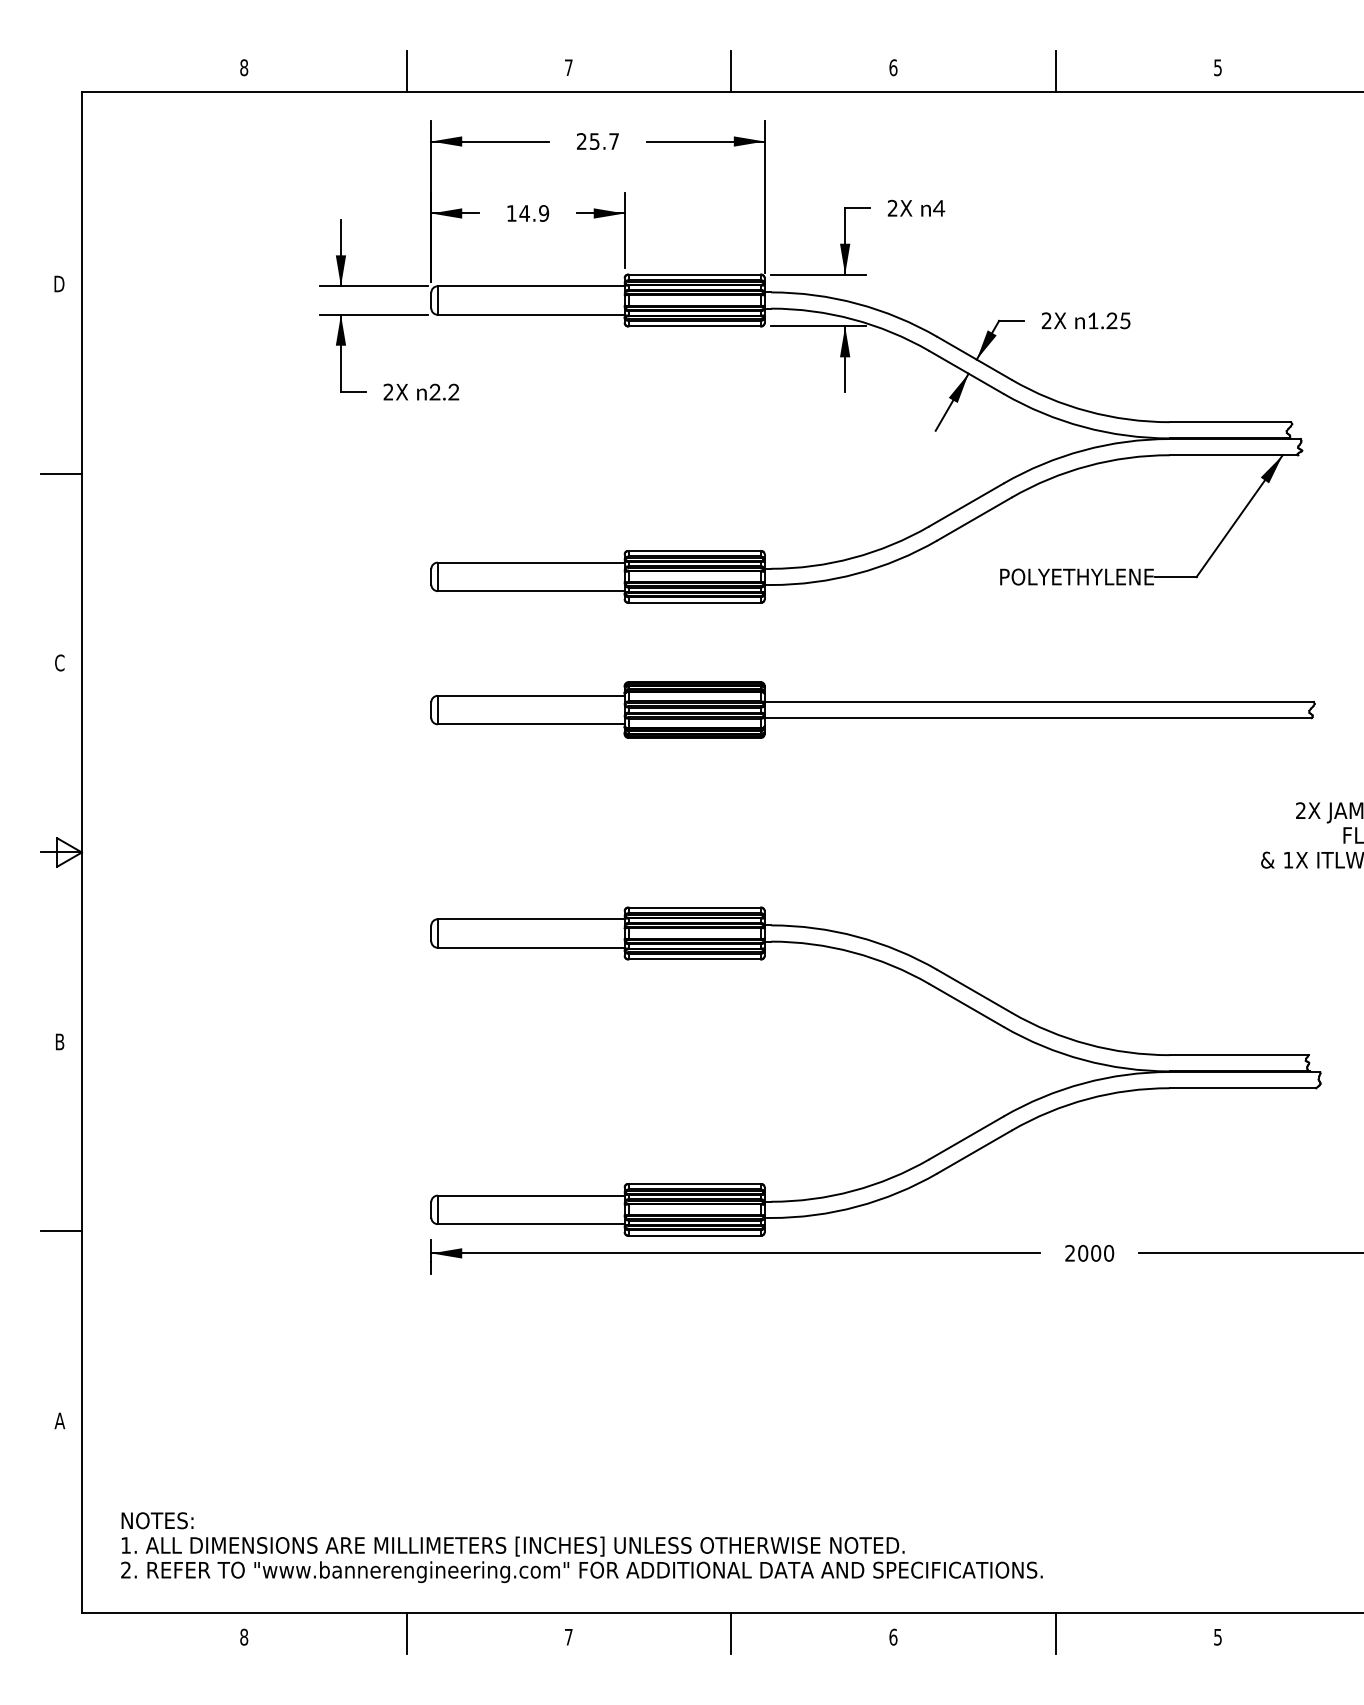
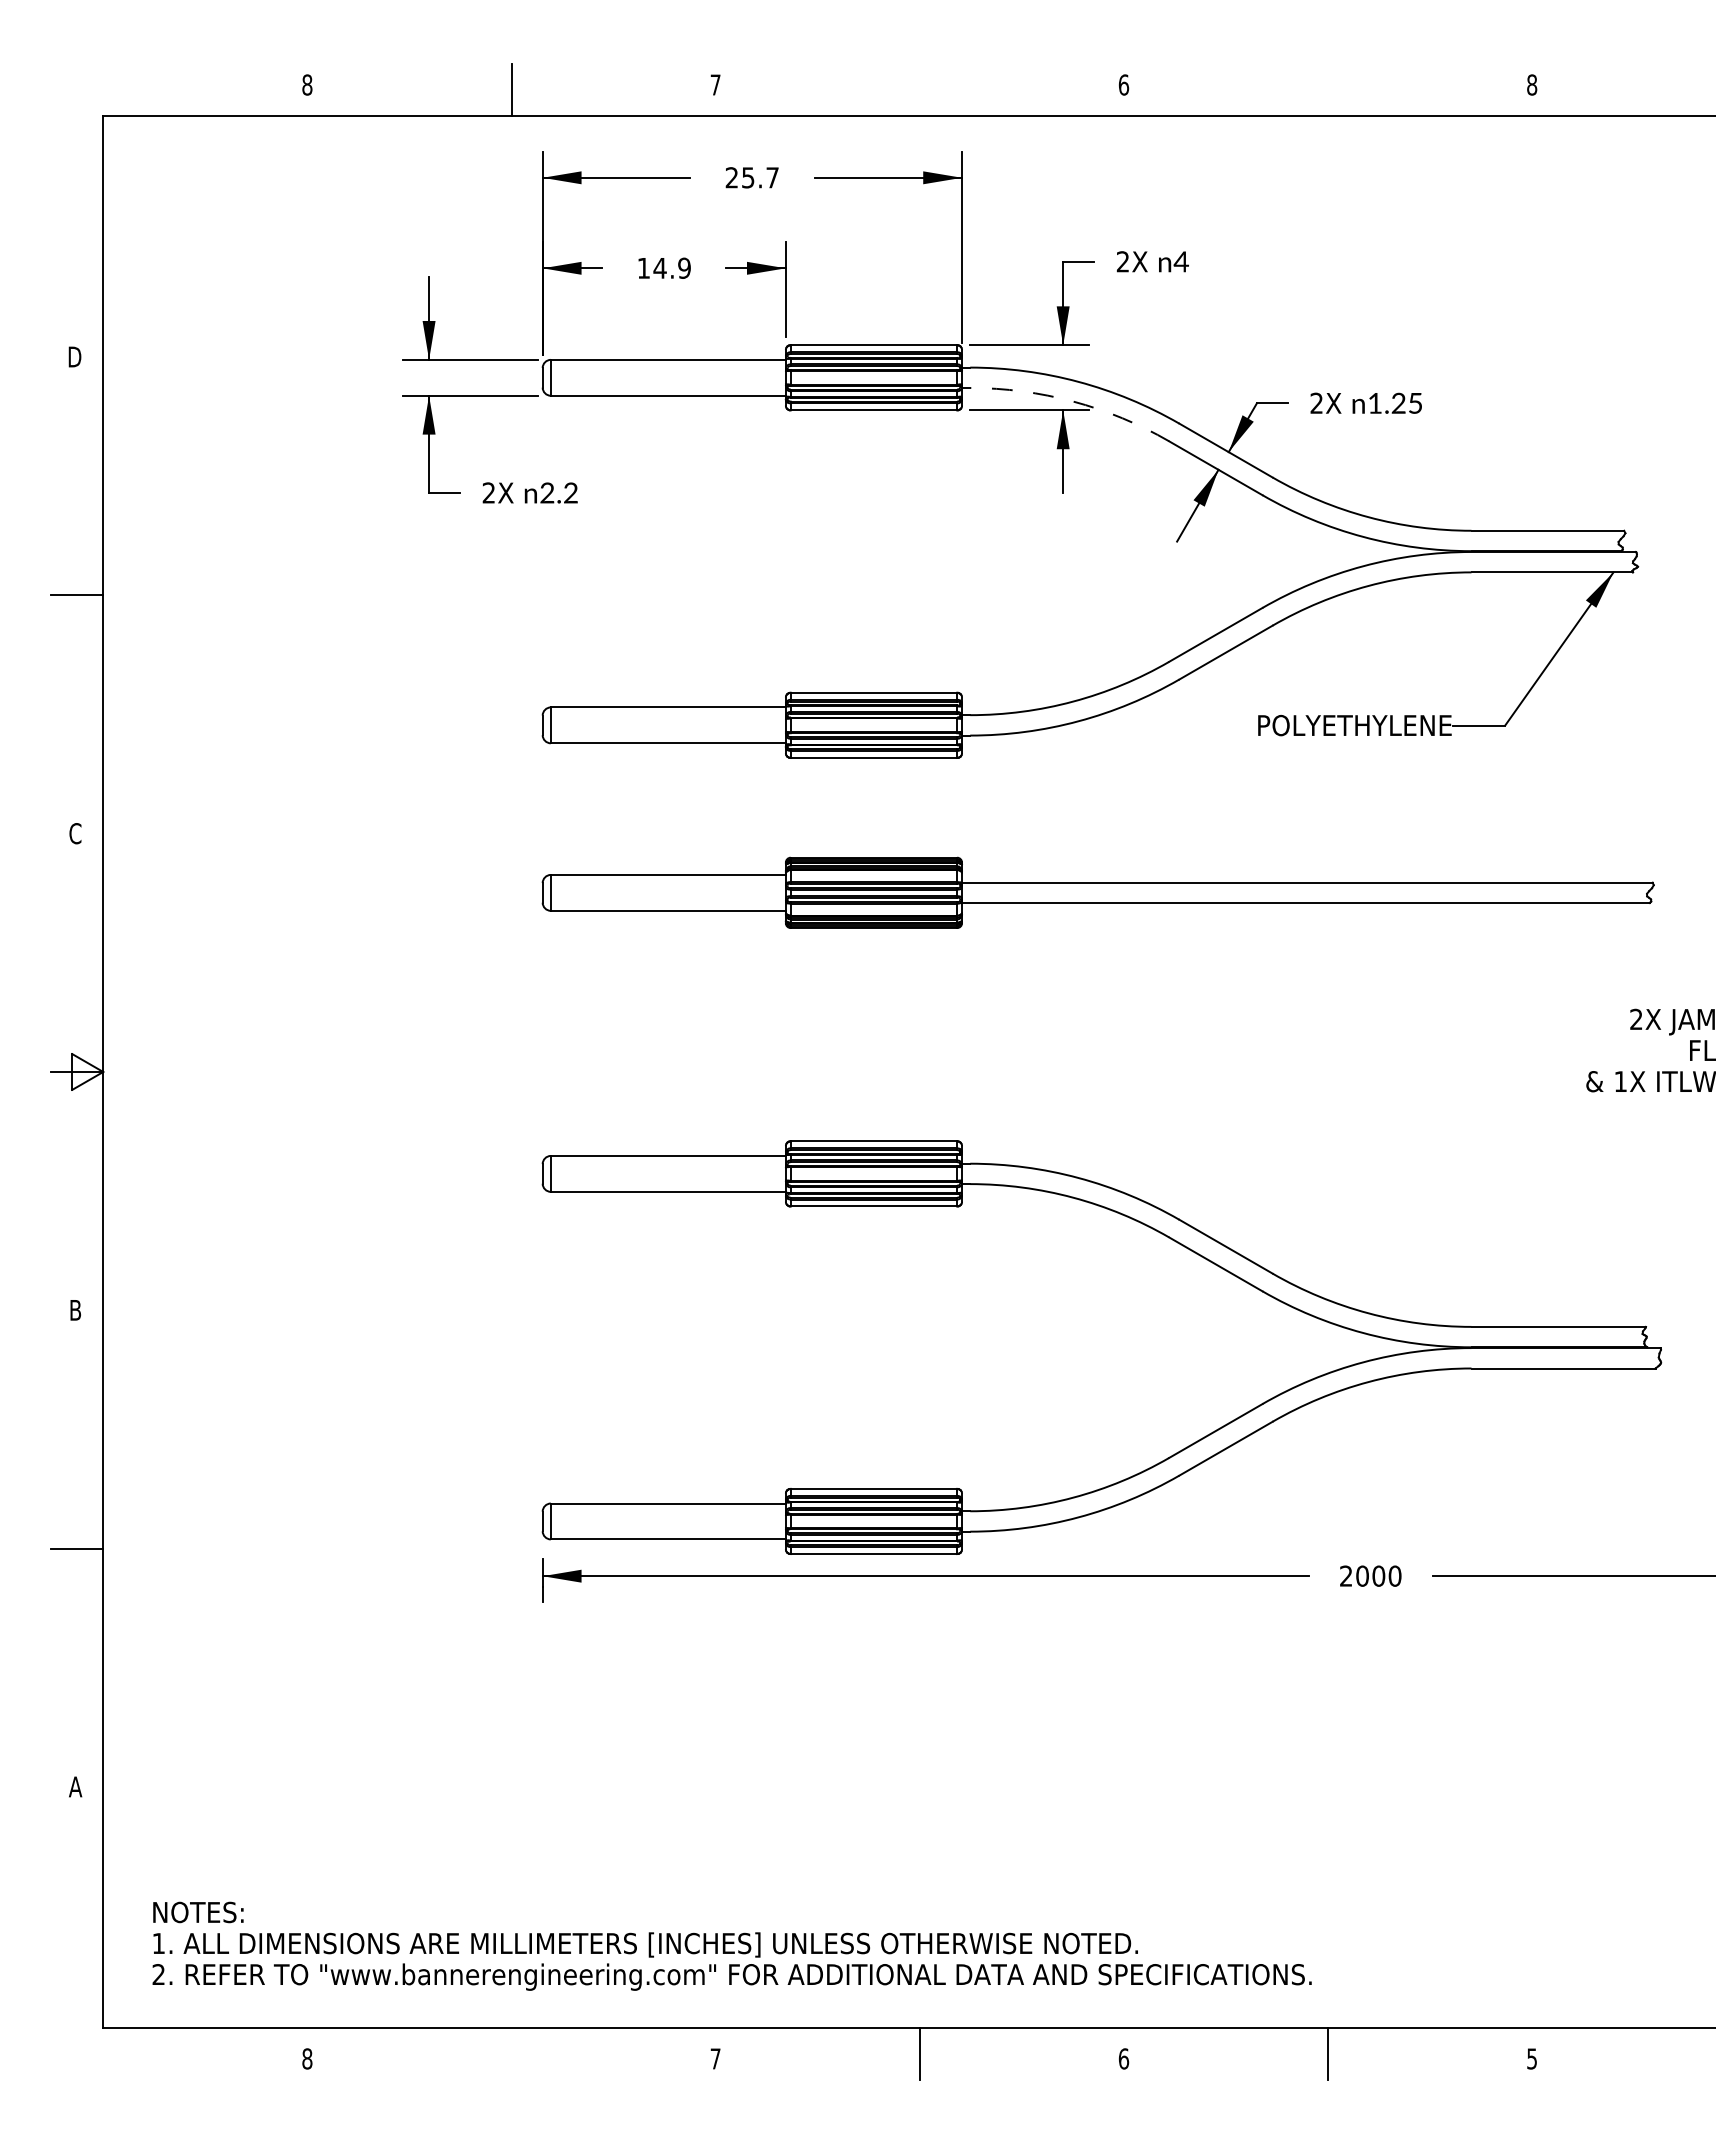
text: (1218, 67) -> (1532, 84), 5 -> 8
line: (730, 72) -> (919, 90), removed
line: (1056, 72) -> (1328, 90), removed
arc: (853, 319) -> (1073, 401), solid -> dashed
line: (406, 1632) -> (511, 2053), removed

